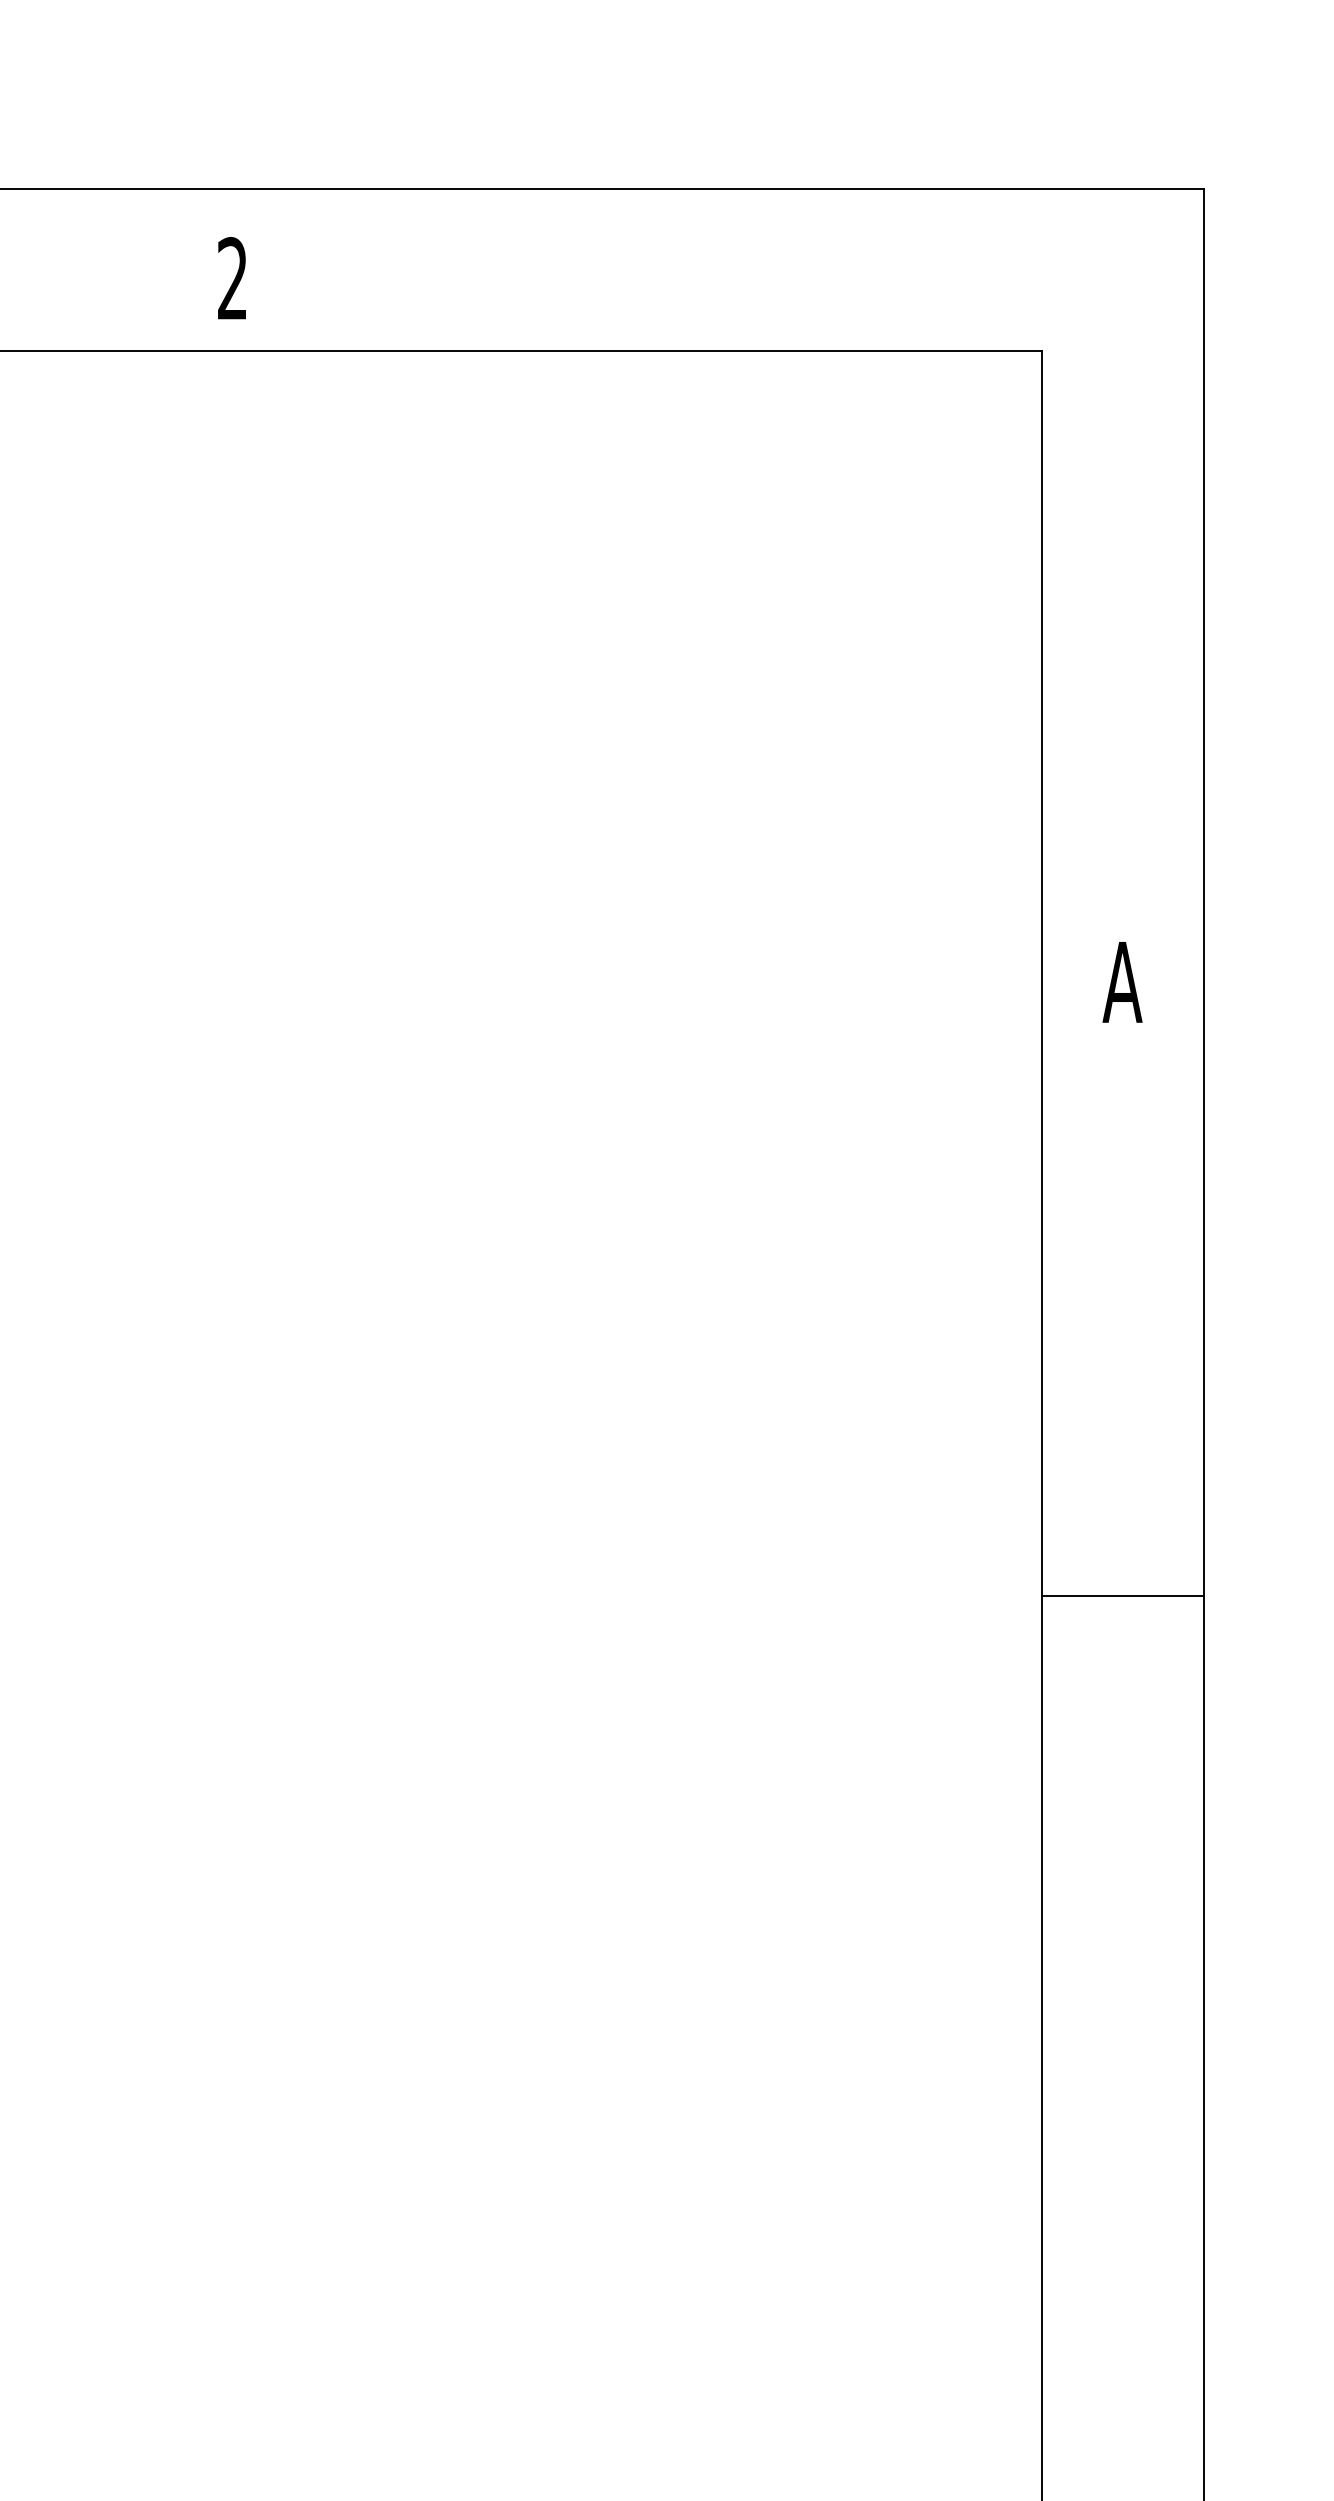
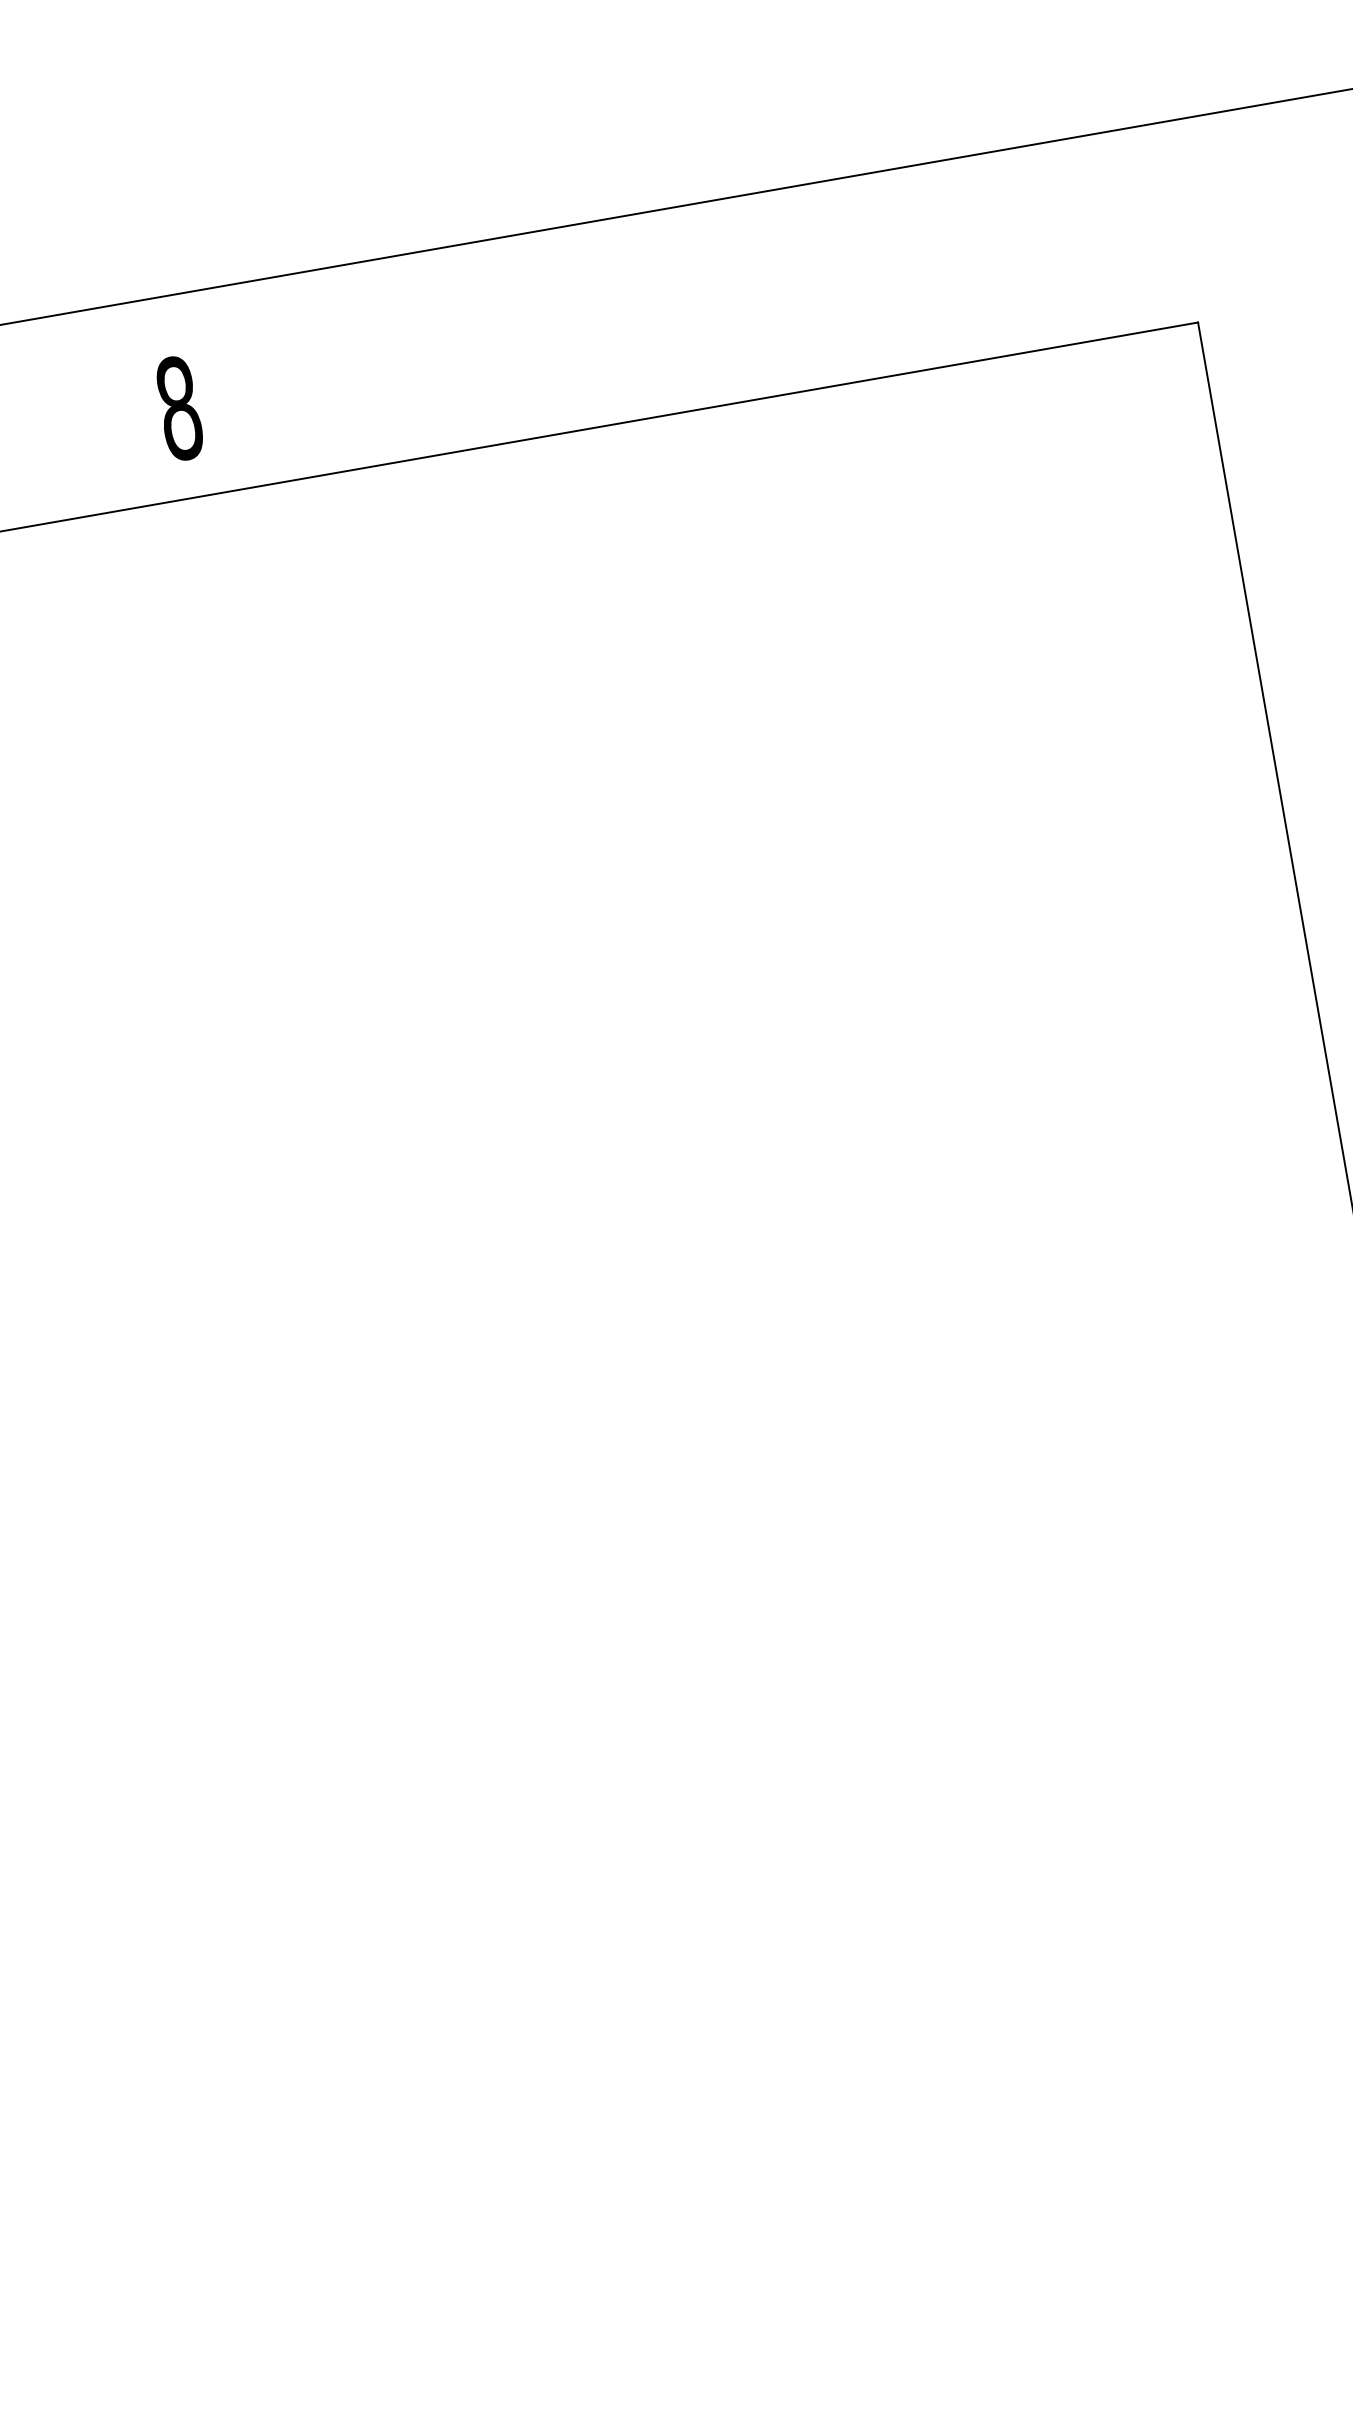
text: (232, 278) -> (178, 408), 2 -> 8

